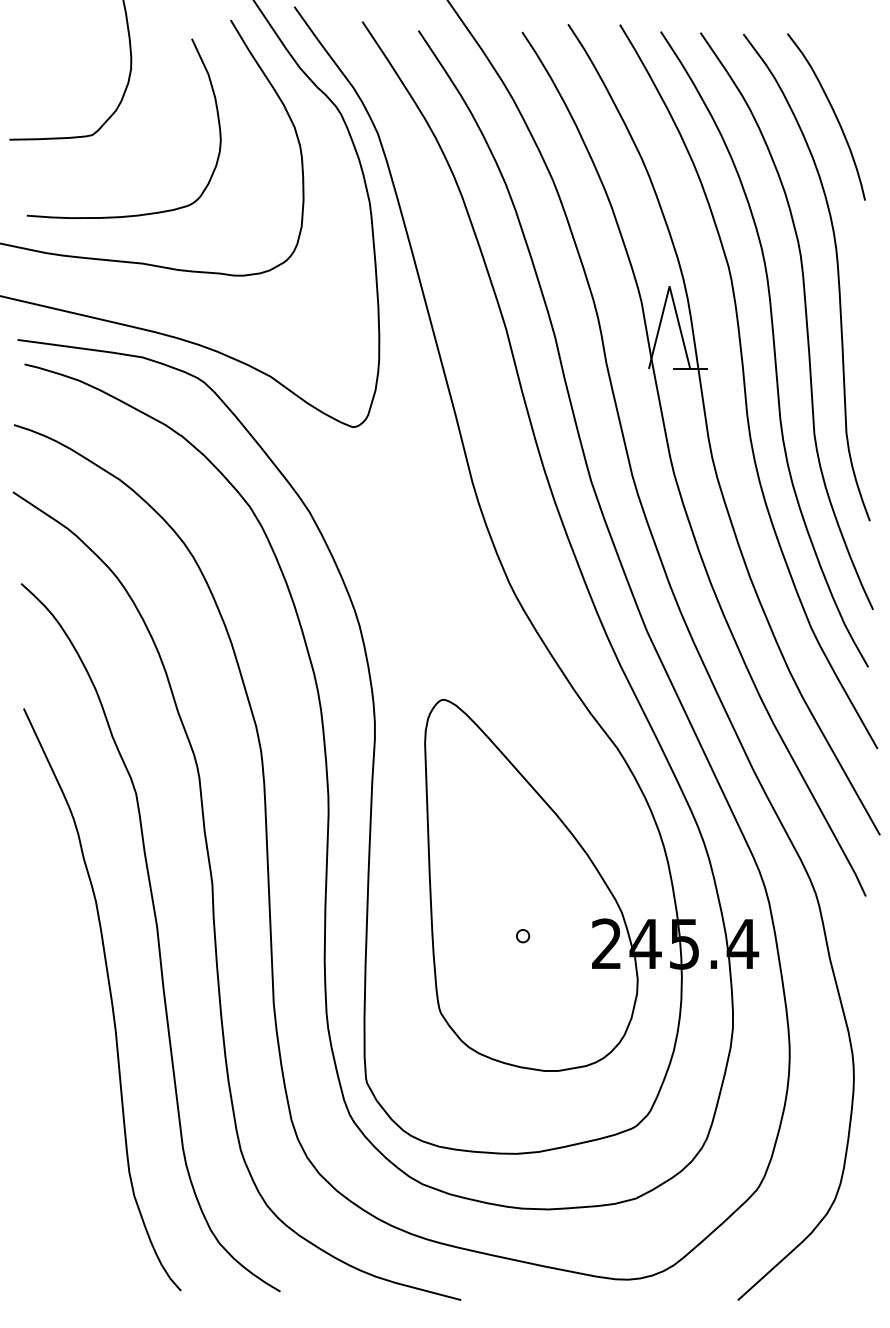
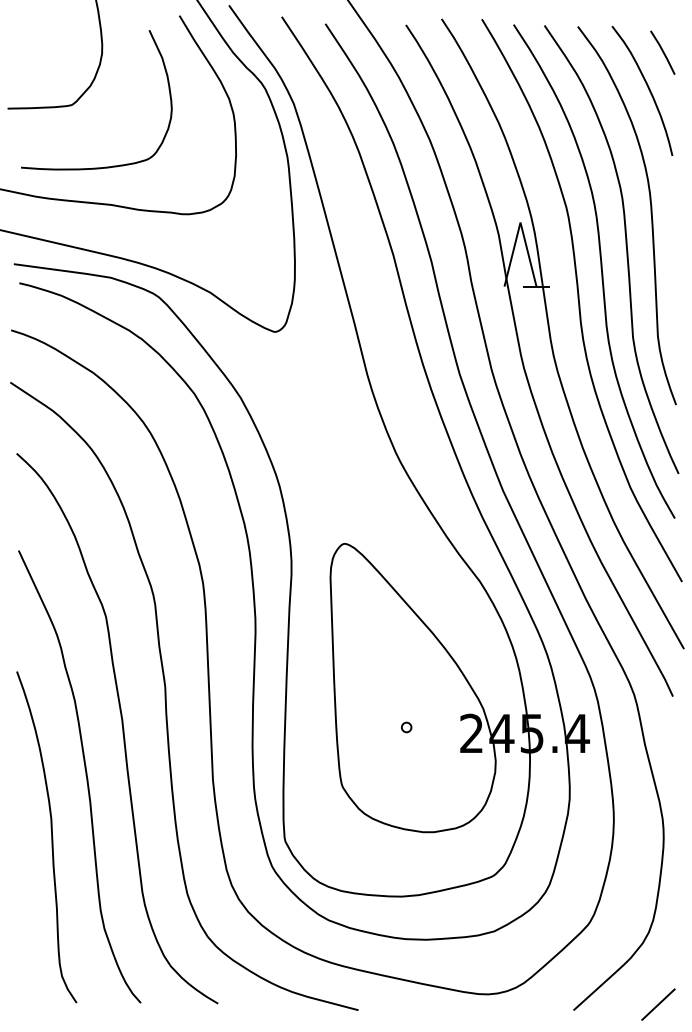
line: (852, 67) -> (662, 52), added
curve: (65, 1075) -> (51, 835), added
line: (847, 1292) -> (658, 1004), added

